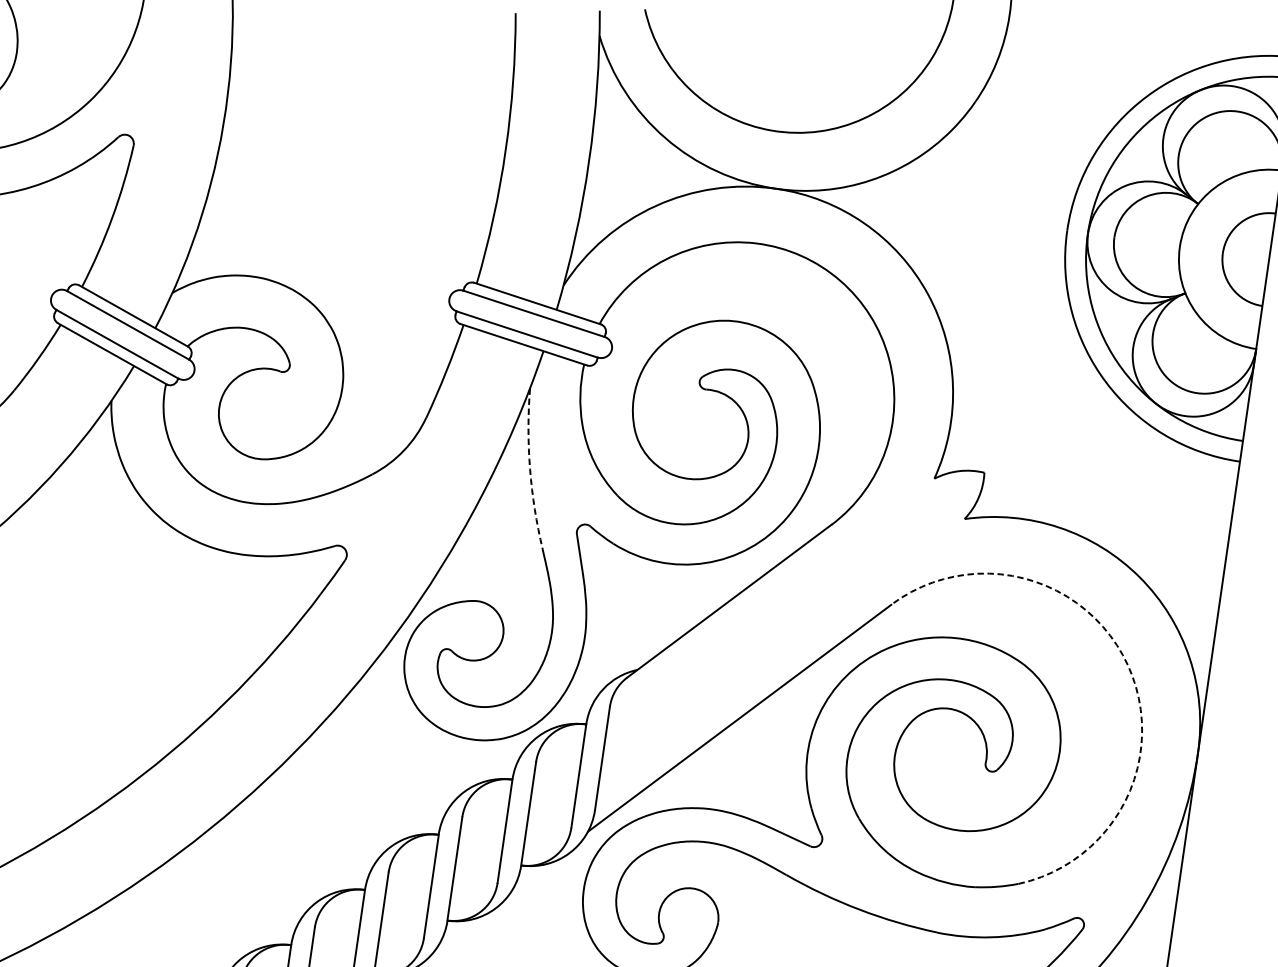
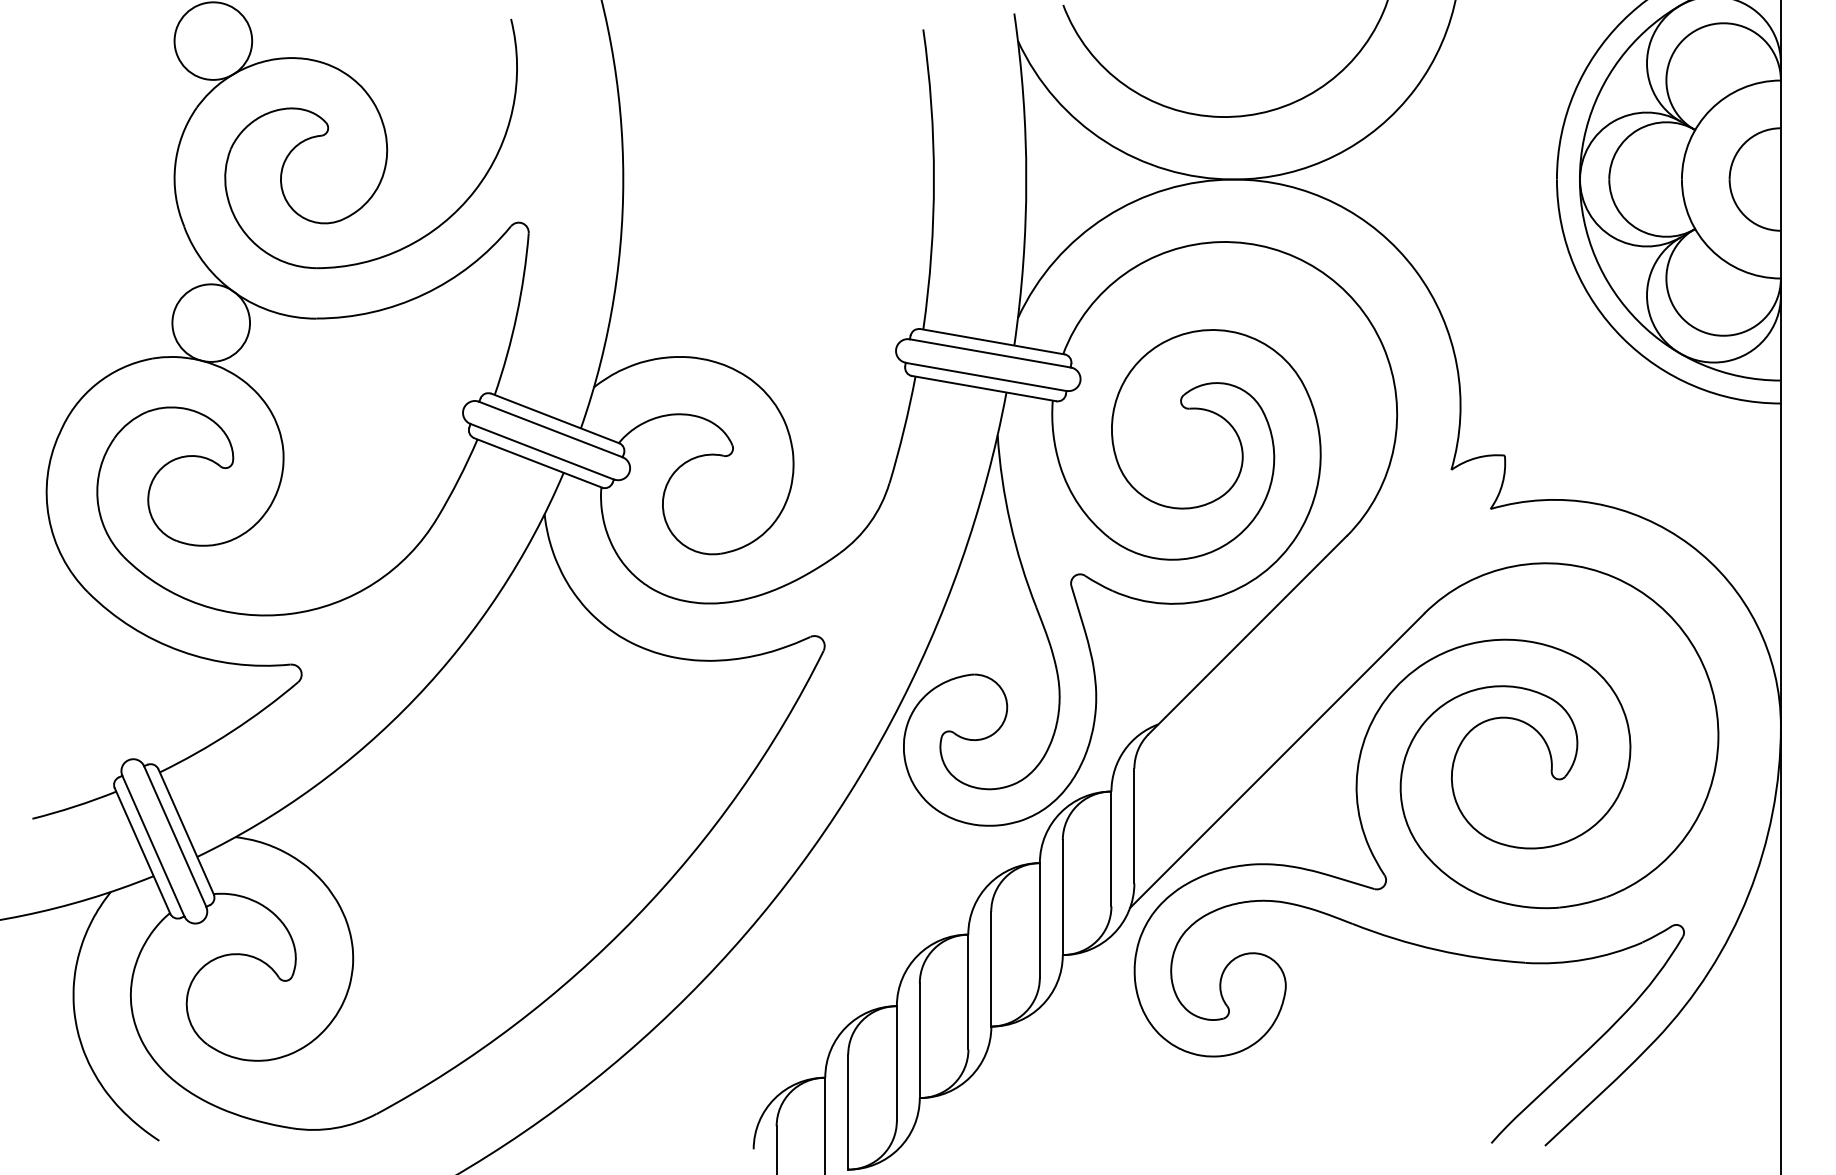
arc: (530, 469) -> (1010, 523), dashed -> solid
arc: (1128, 665) -> (1691, 642), dashed -> solid

